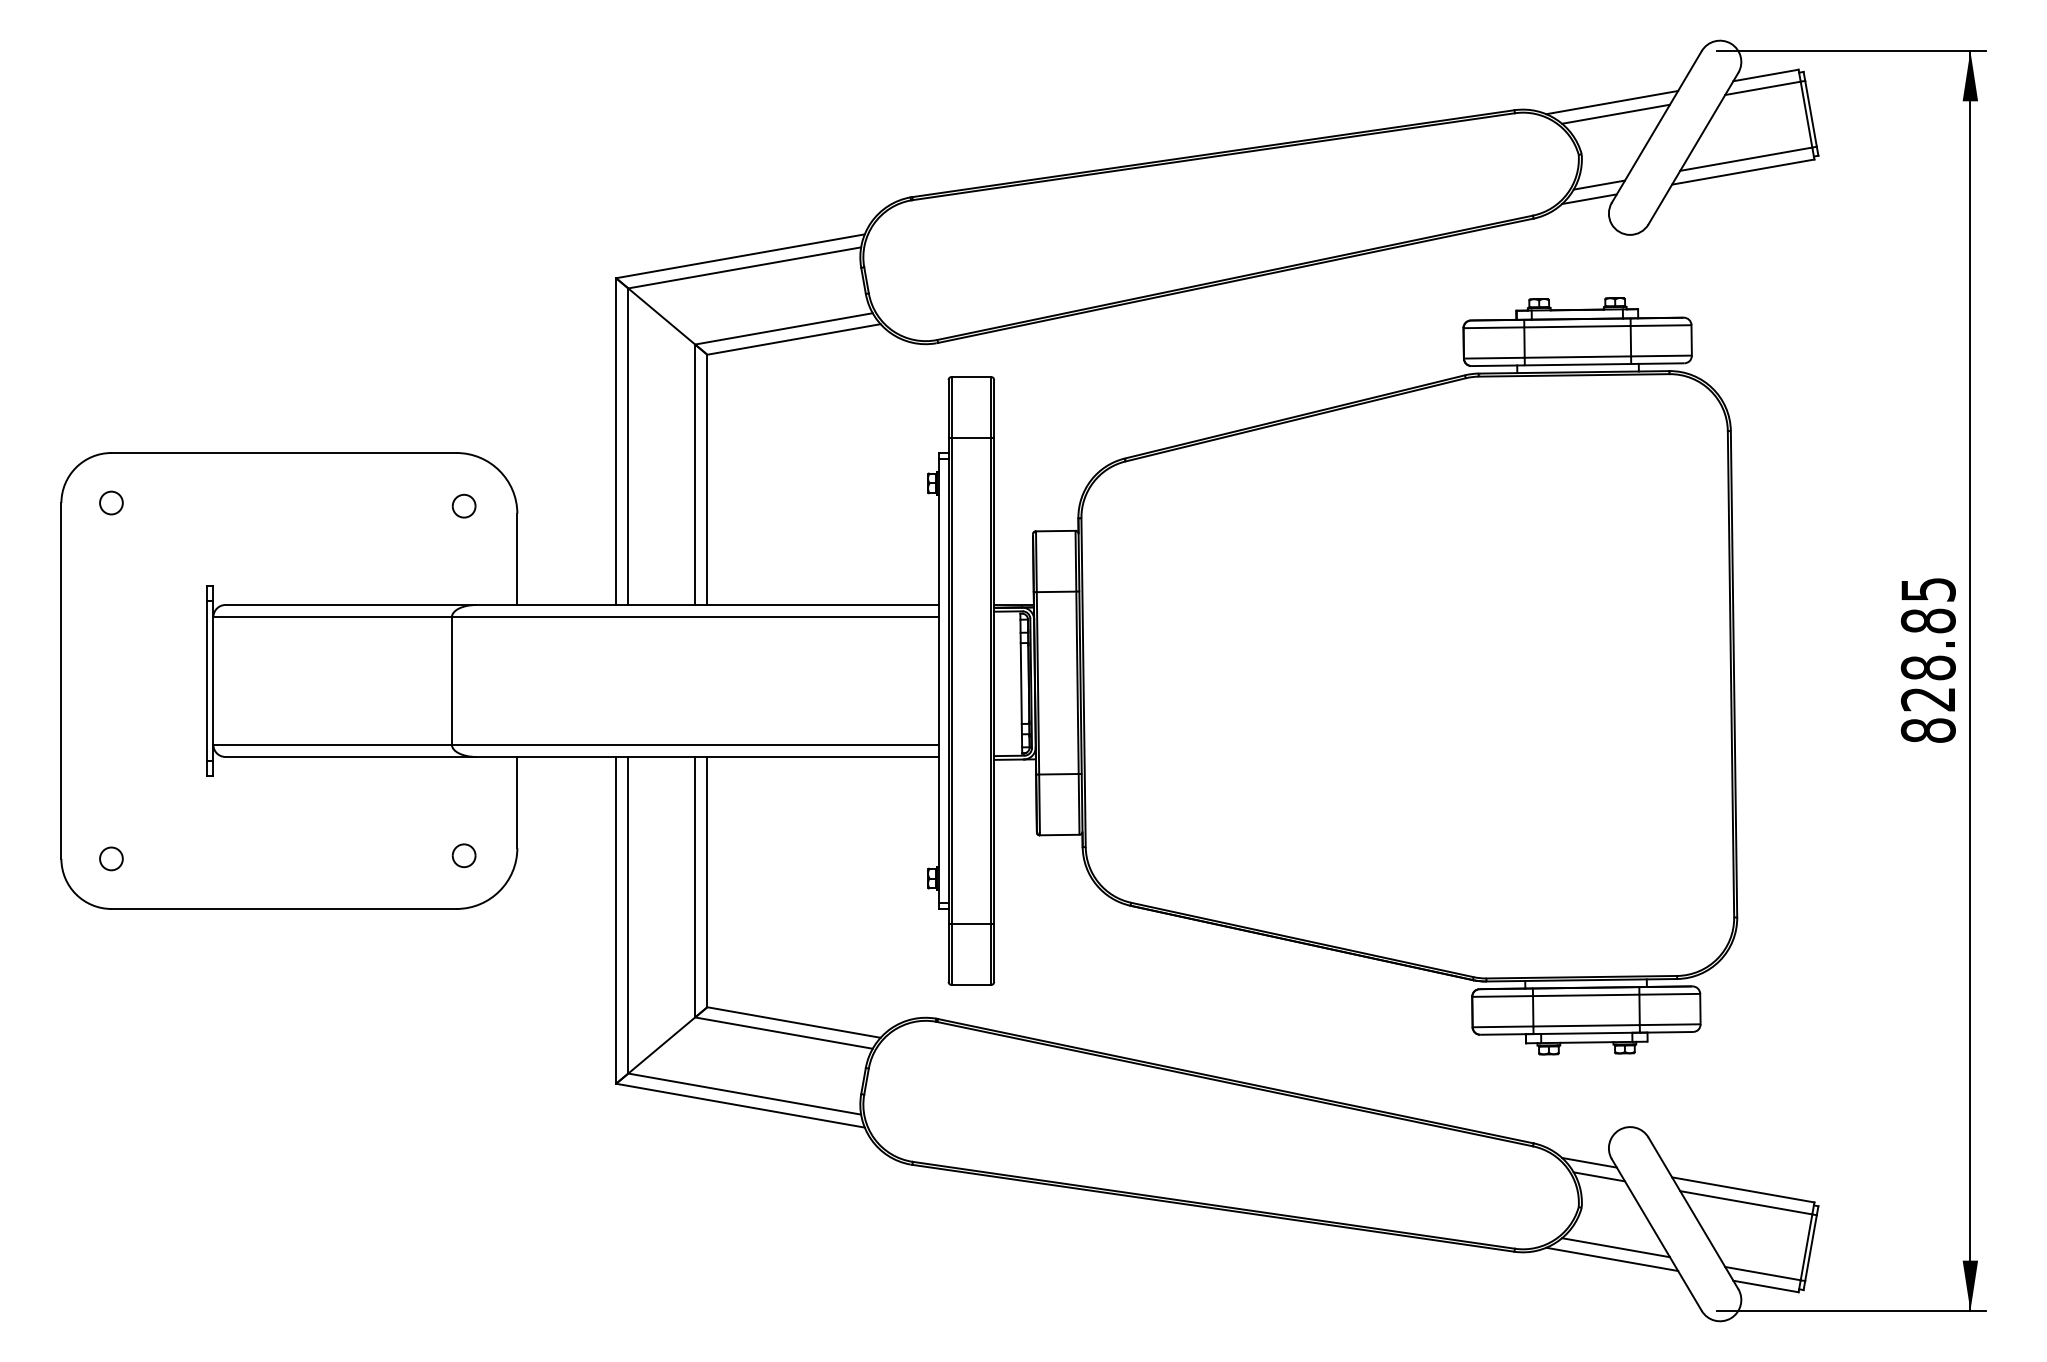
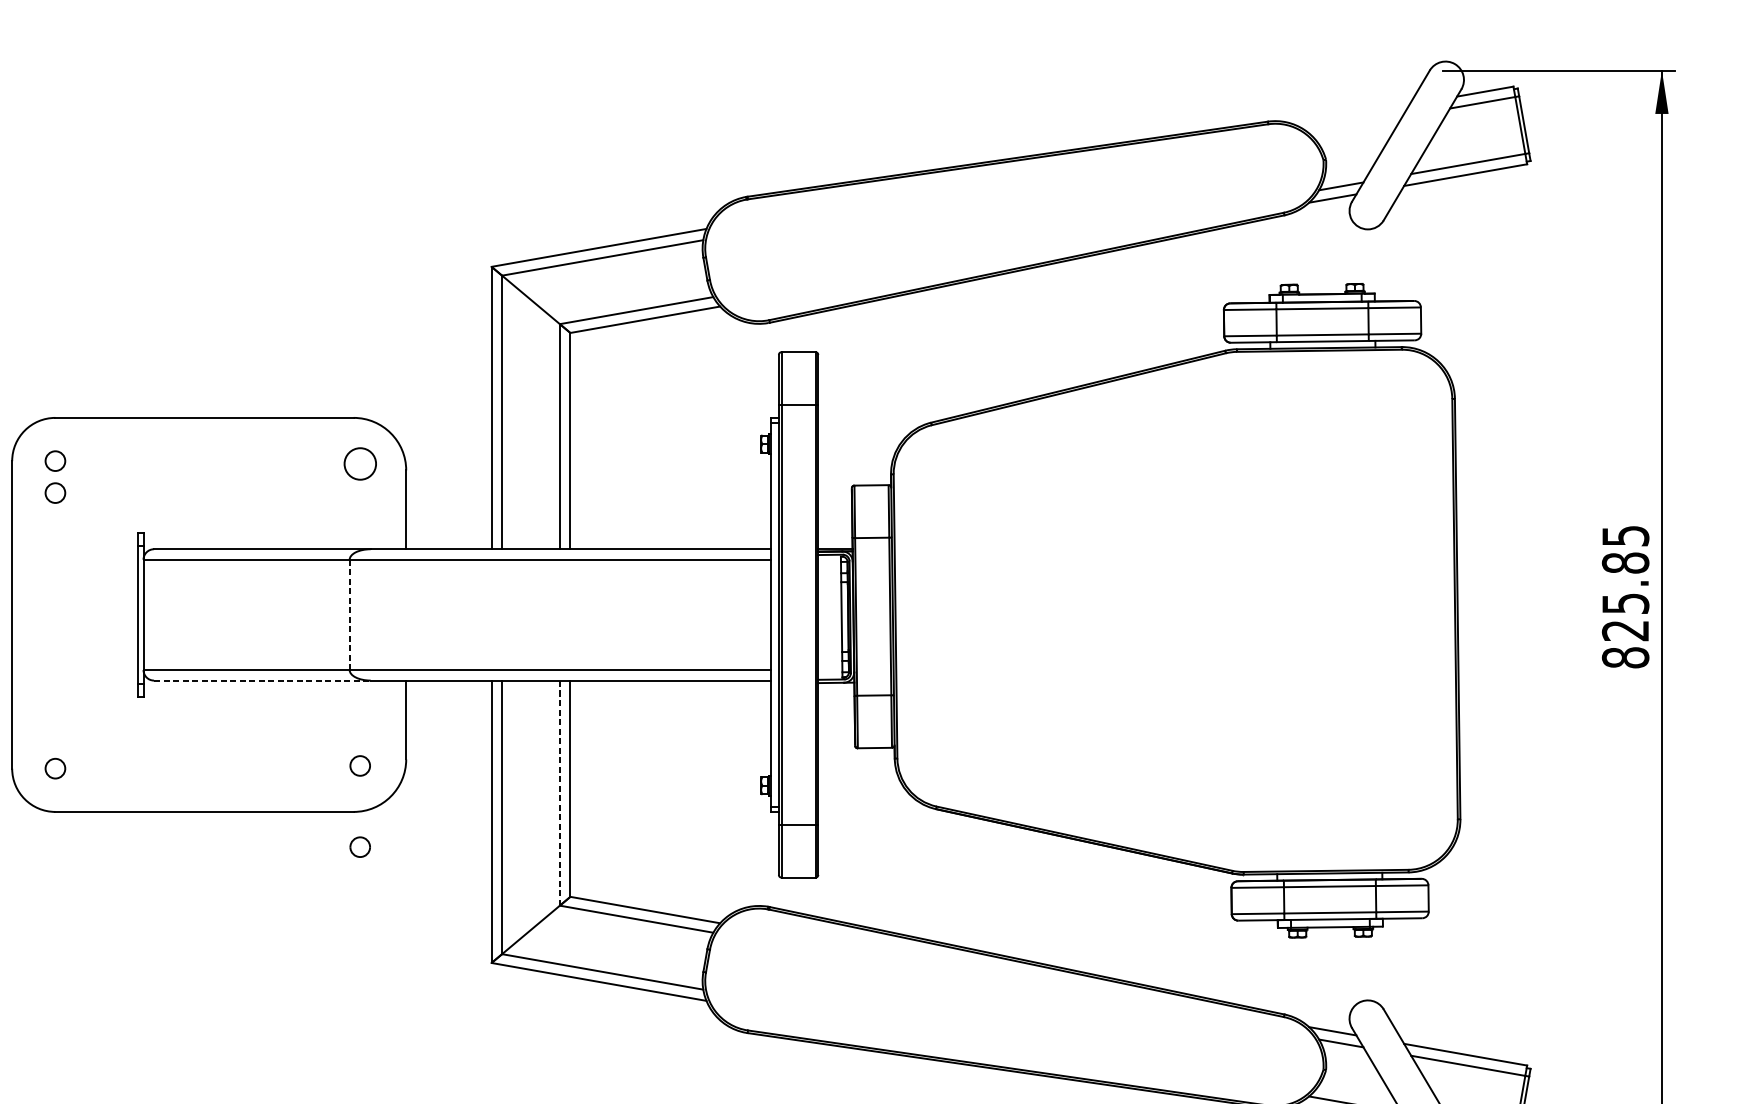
line: (1612, 102) -> (1352, 114), removed
line: (1615, 113) -> (1355, 124), removed
part: (463, 505) -> (359, 463), size x1.6
circle: (111, 539) -> (55, 492), added
text: (1927, 667) -> (1624, 603), 828.85 -> 825.85
line: (451, 680) -> (349, 614), solid -> dashed
line: (351, 756) -> (262, 680), solid -> dashed
line: (695, 886) -> (560, 792), solid -> dashed
part: (463, 949) -> (359, 846), added

